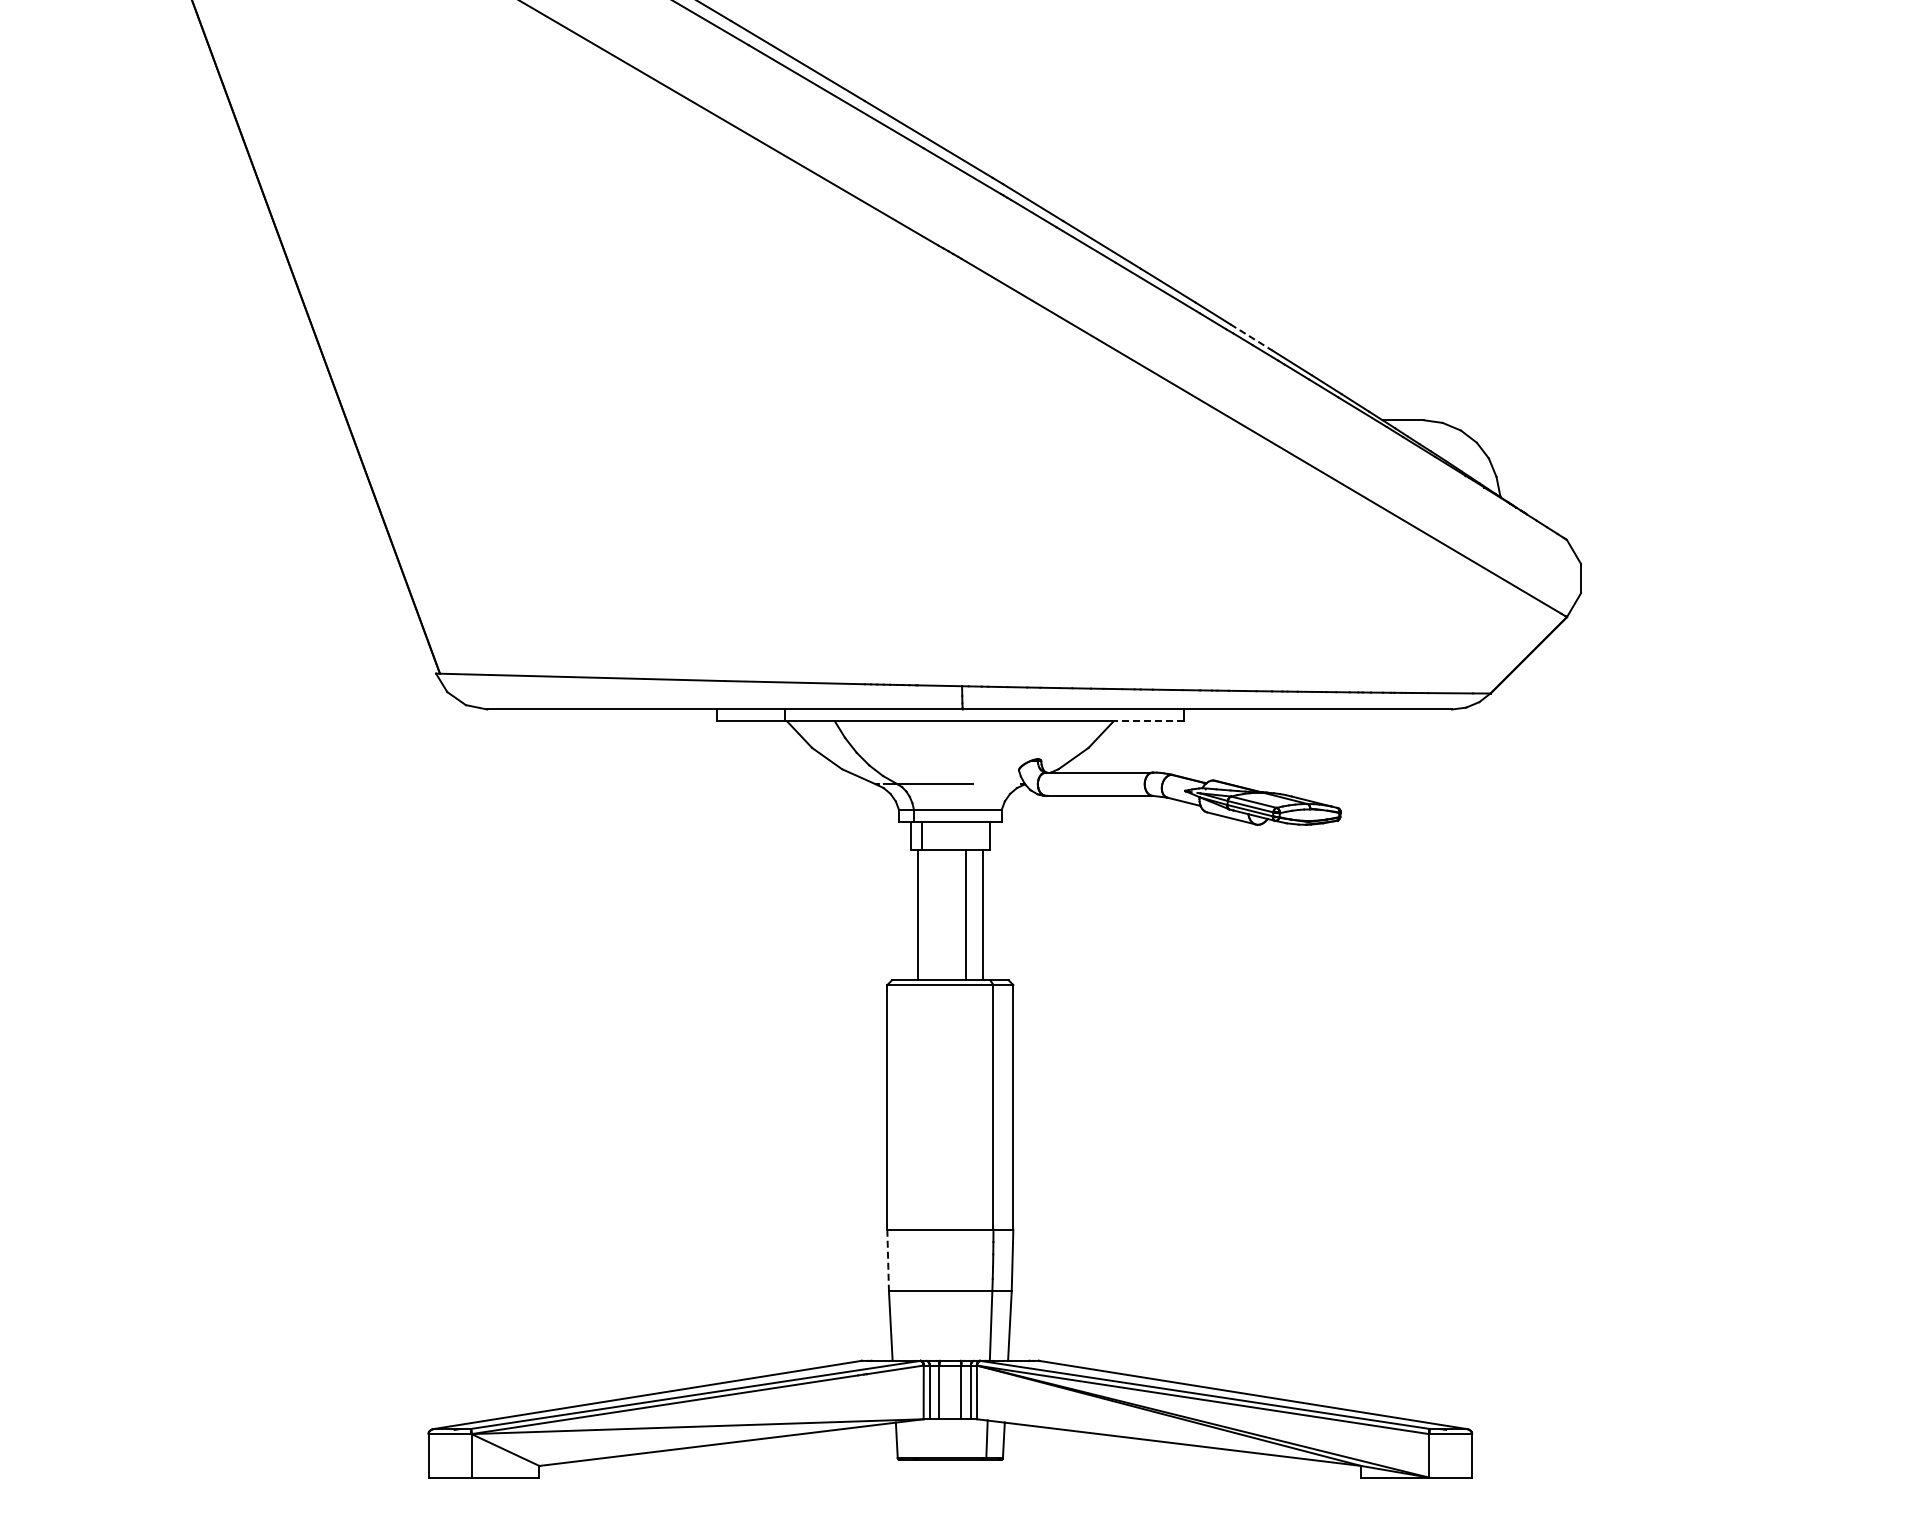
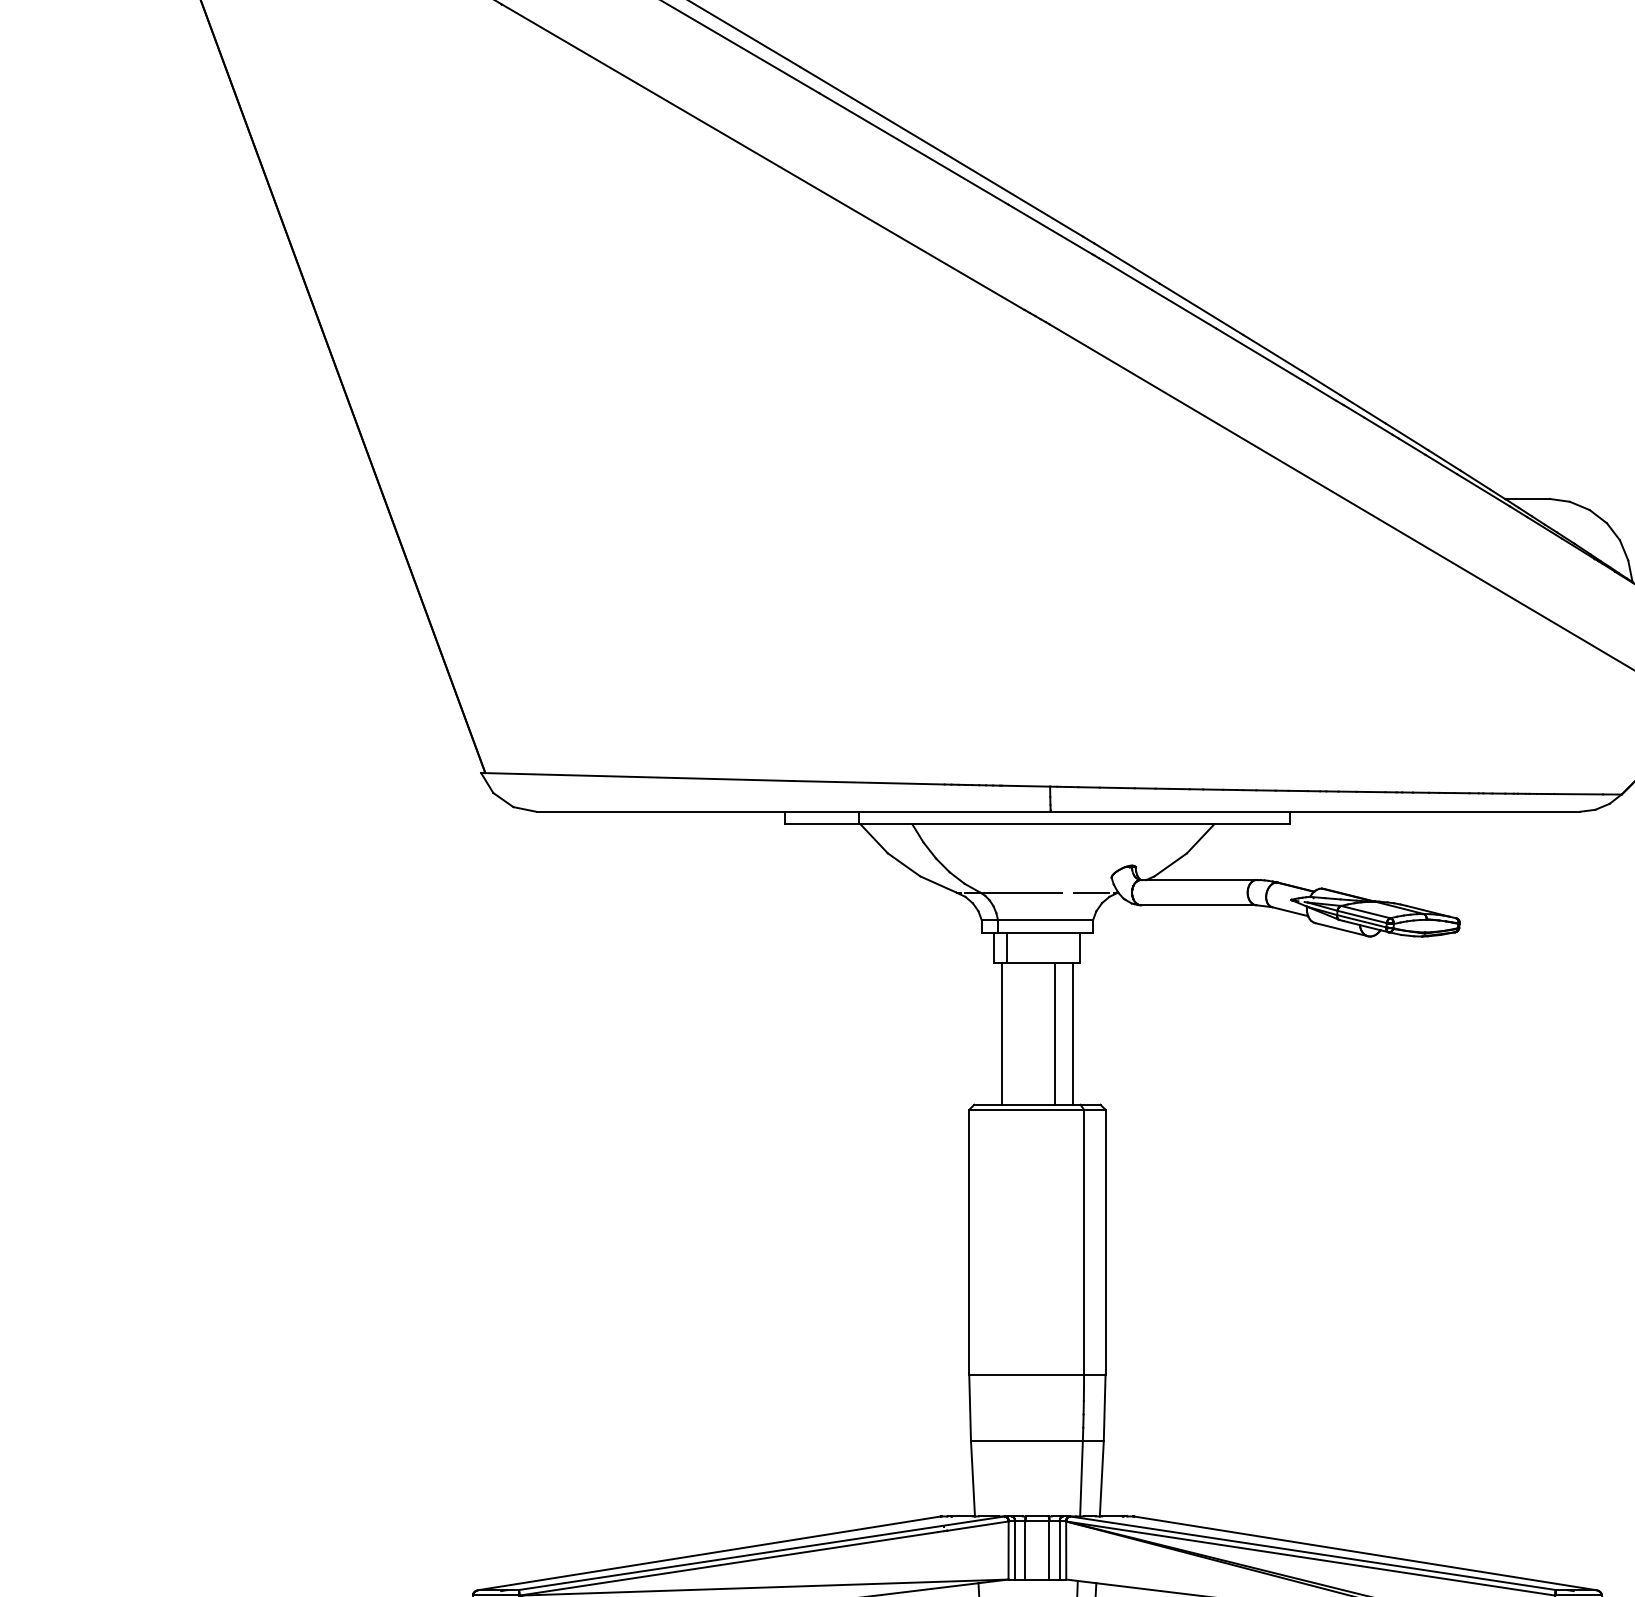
line: (1251, 337) -> (1363, 409), dashed -> solid
line: (1148, 721) -> (1251, 824), dashed -> solid
line: (1000, 784) -> (1091, 892), added
line: (888, 1260) -> (970, 1407), dashed -> solid

